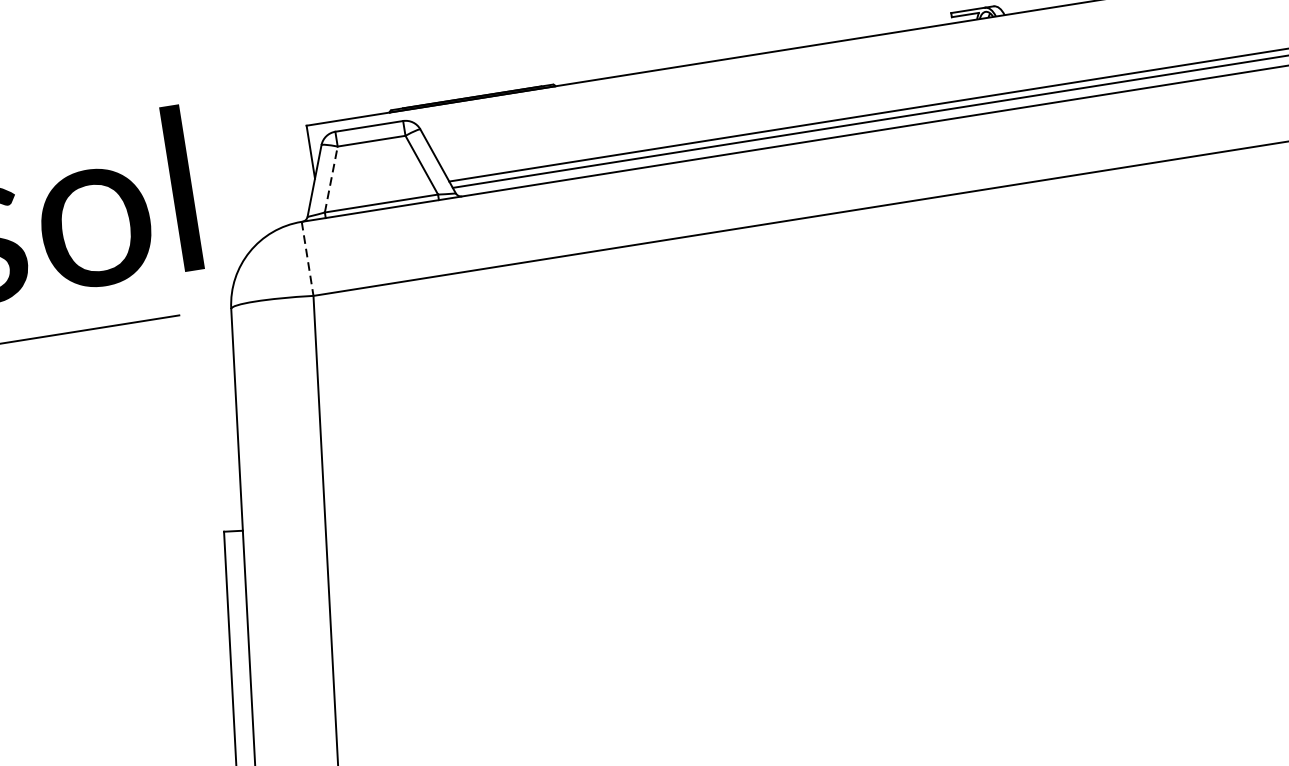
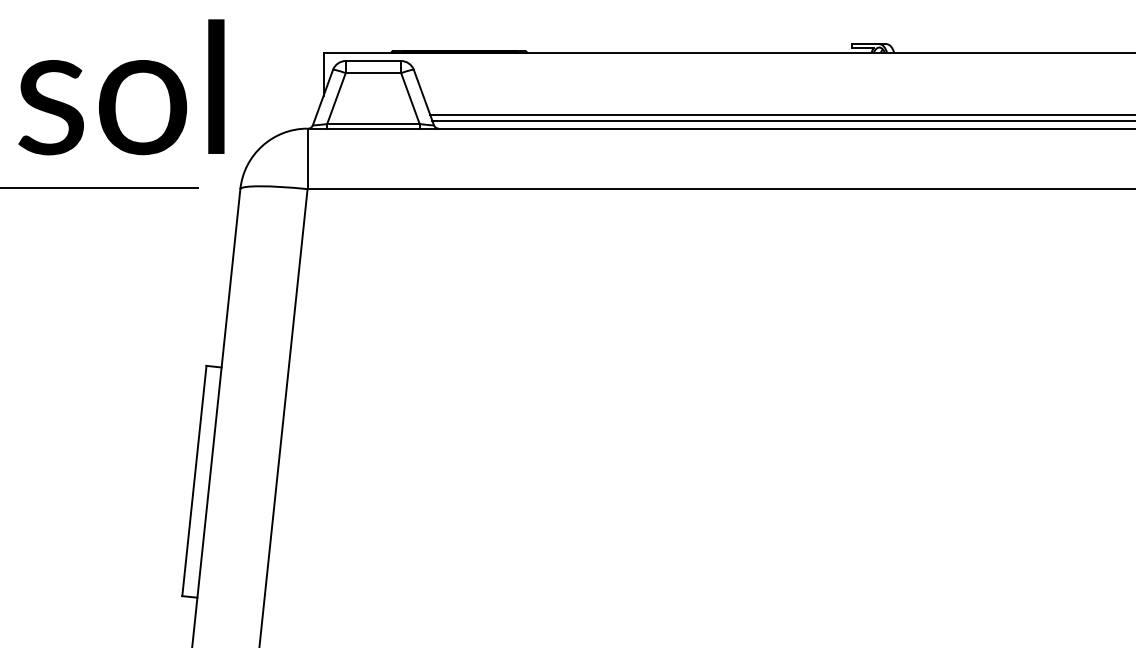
line: (331, 179) -> (336, 98), dashed -> solid
line: (307, 259) -> (307, 159), dashed -> solid

